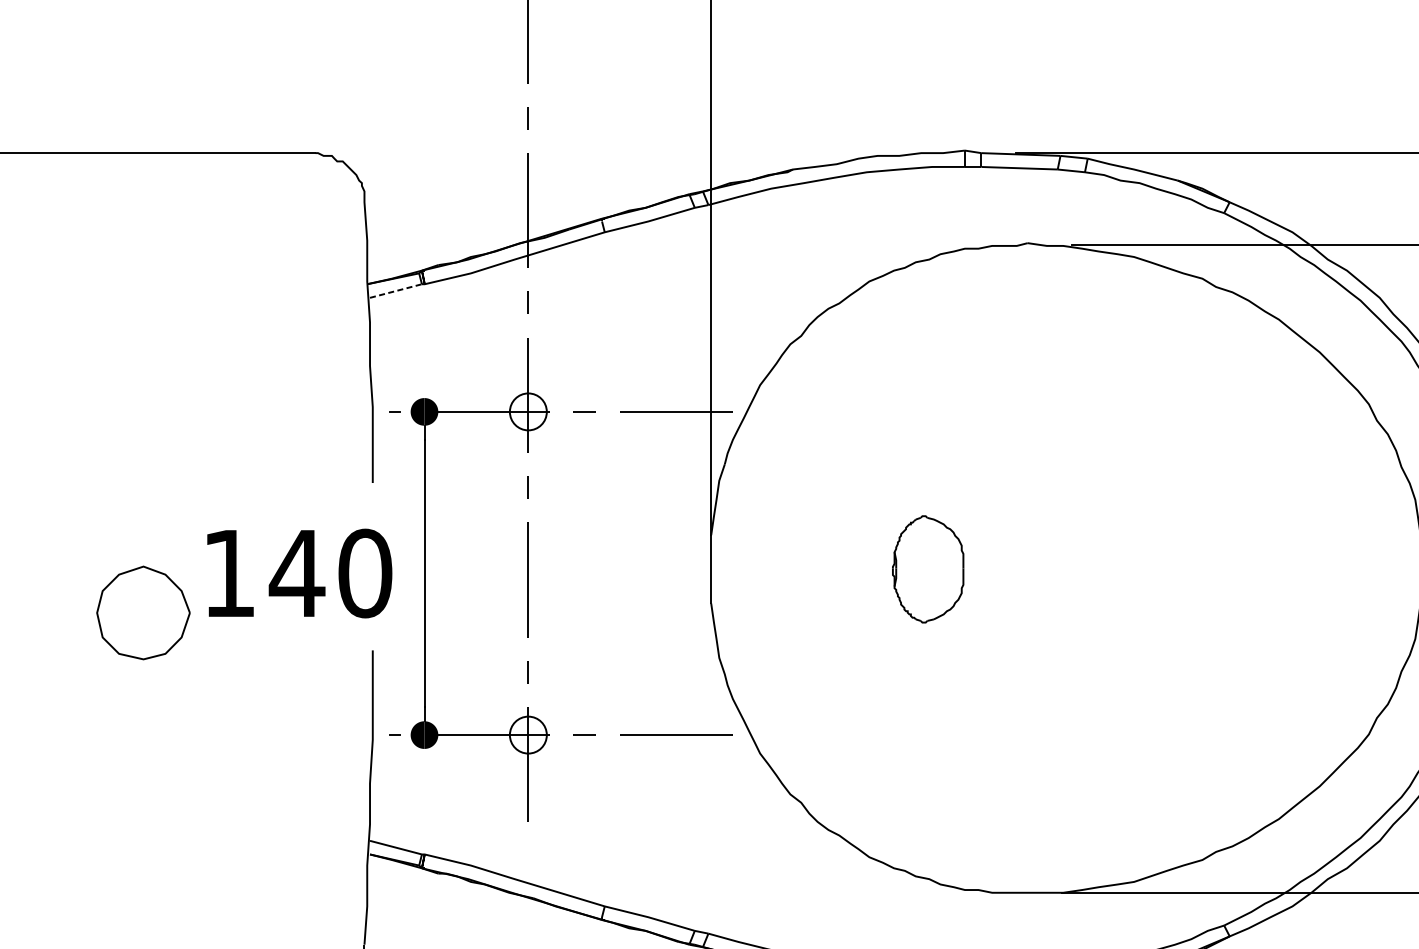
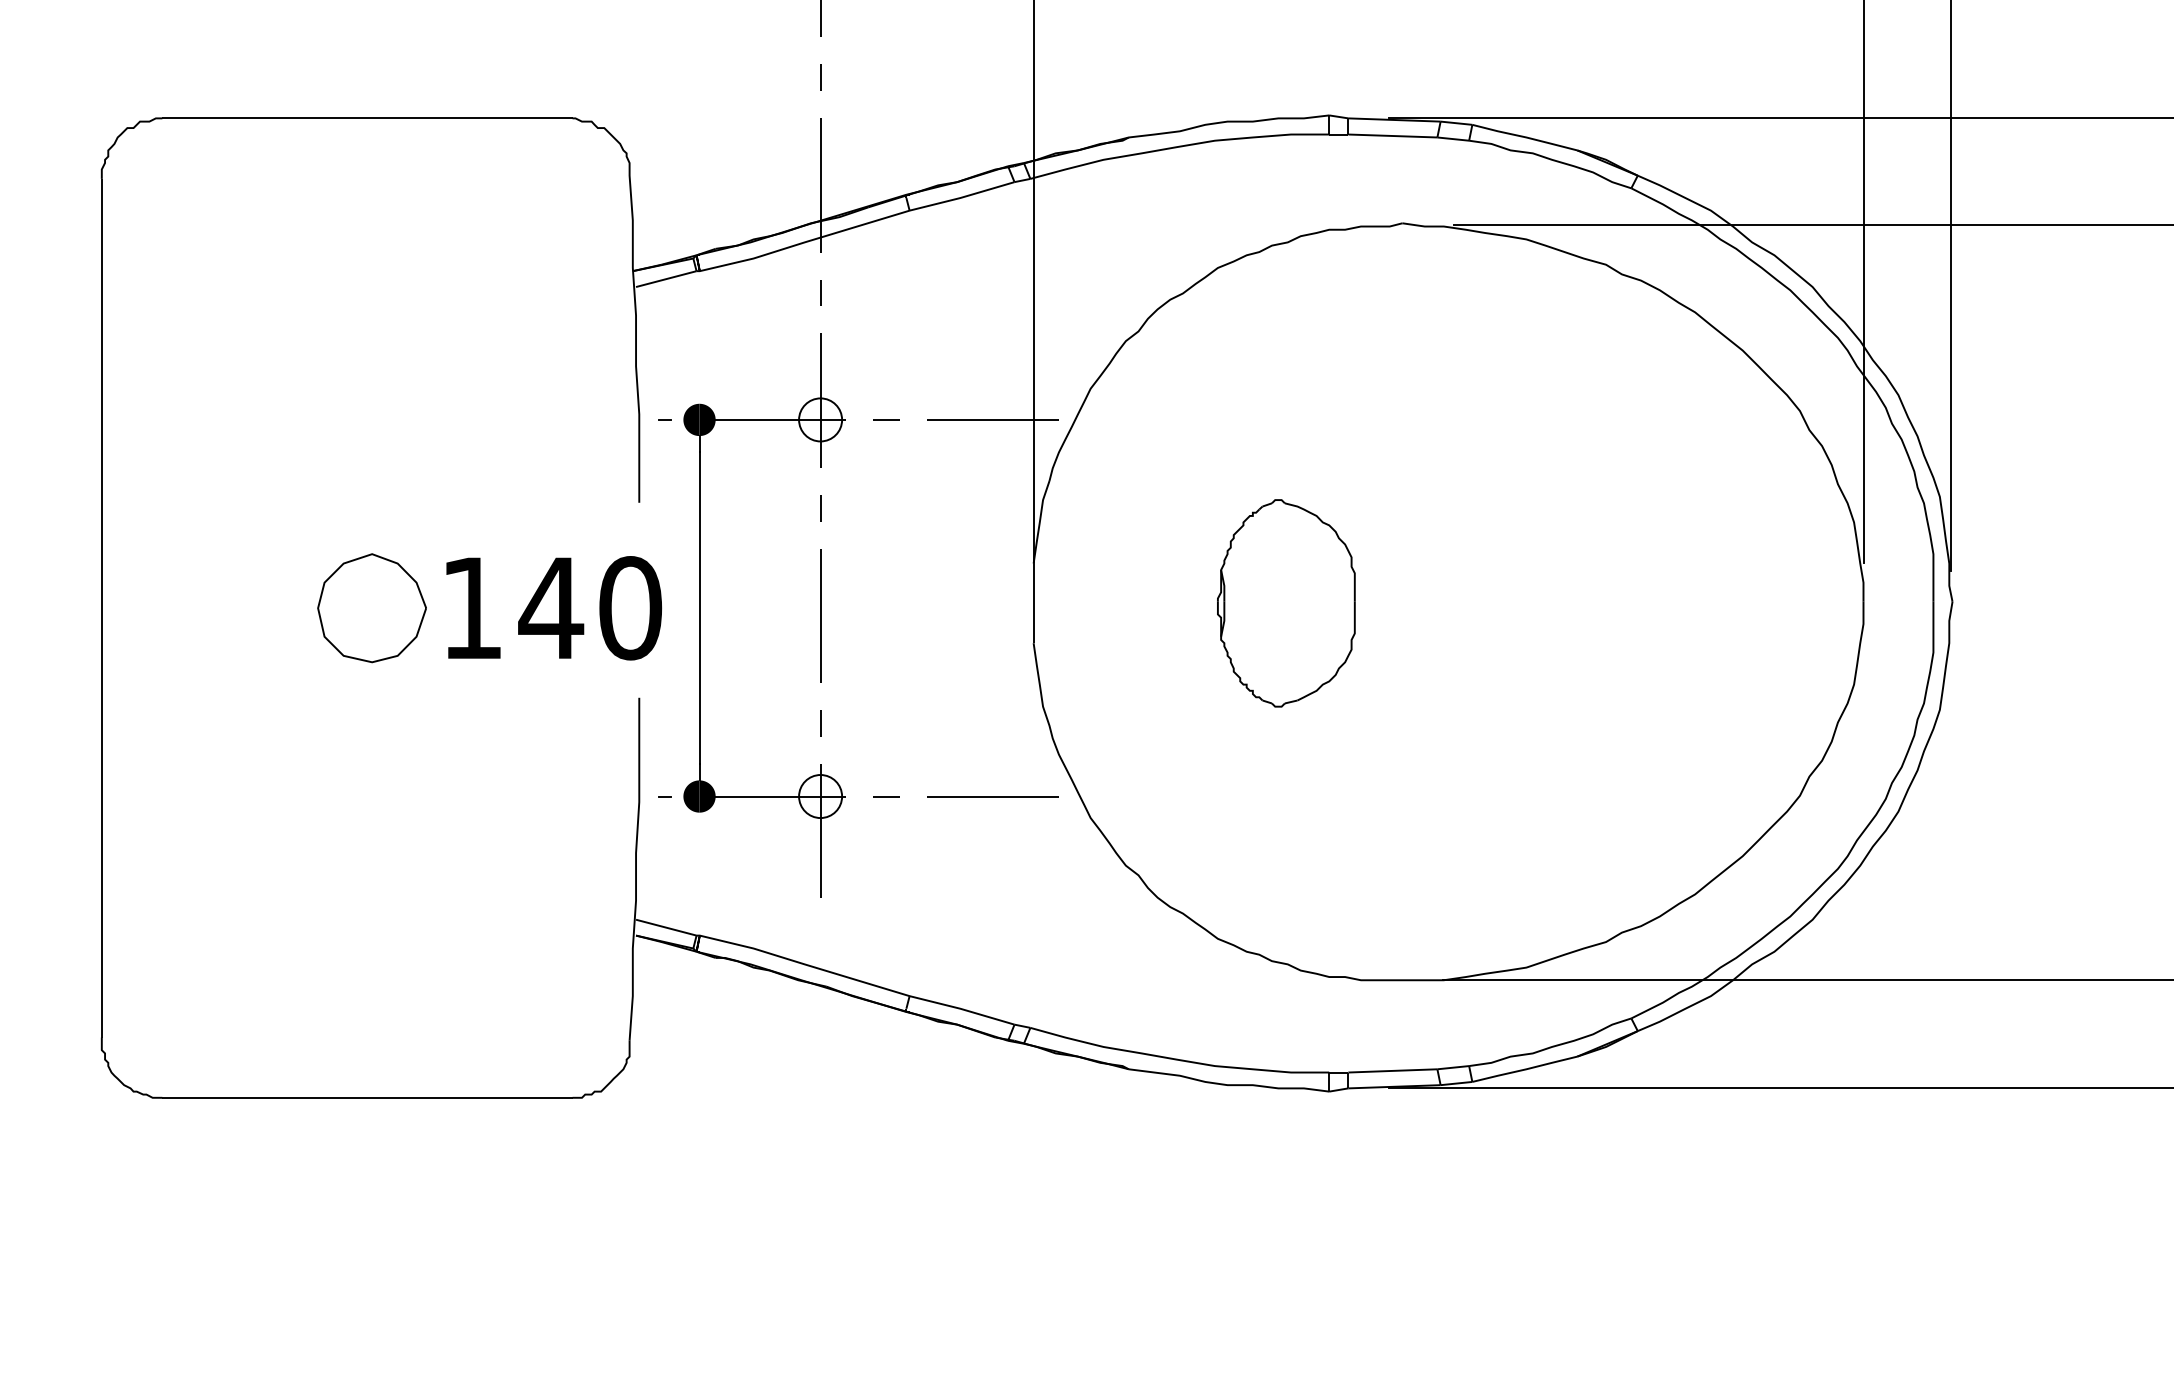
line: (396, 290) -> (666, 278), dashed -> solid
part: (928, 569) -> (1286, 603), size x1.67
part: (142, 613) -> (371, 608), moved

